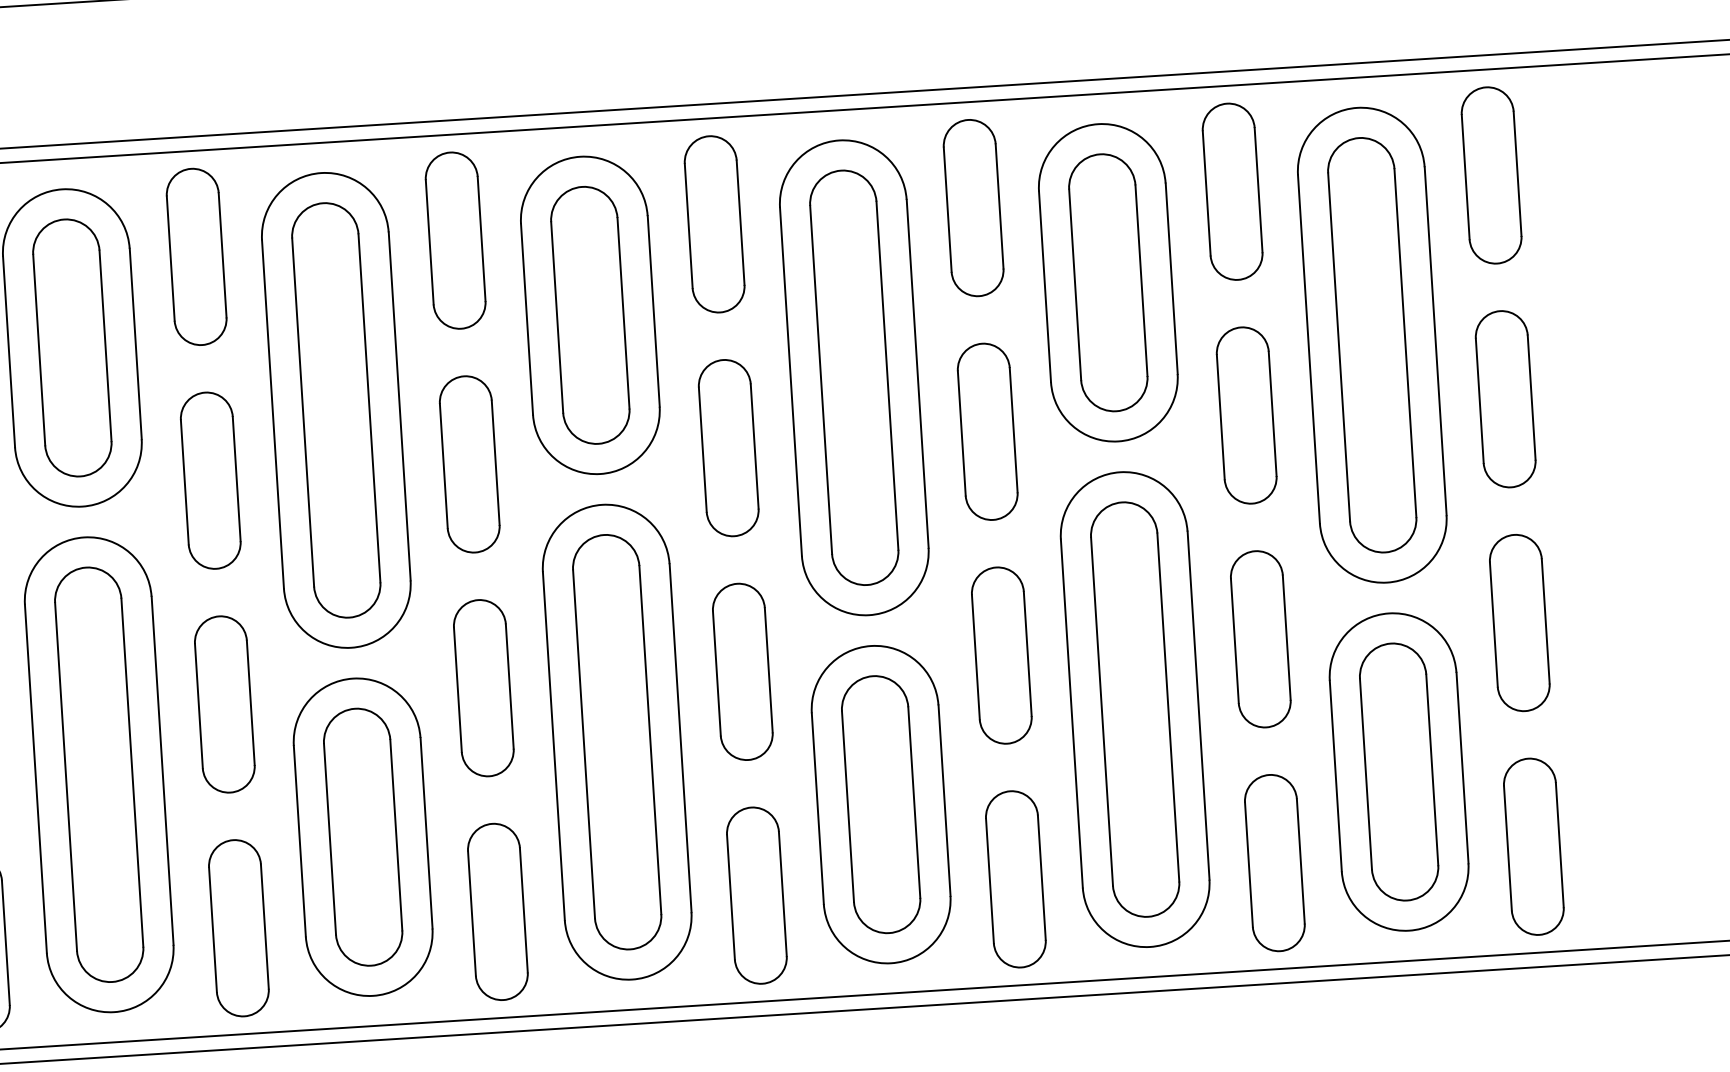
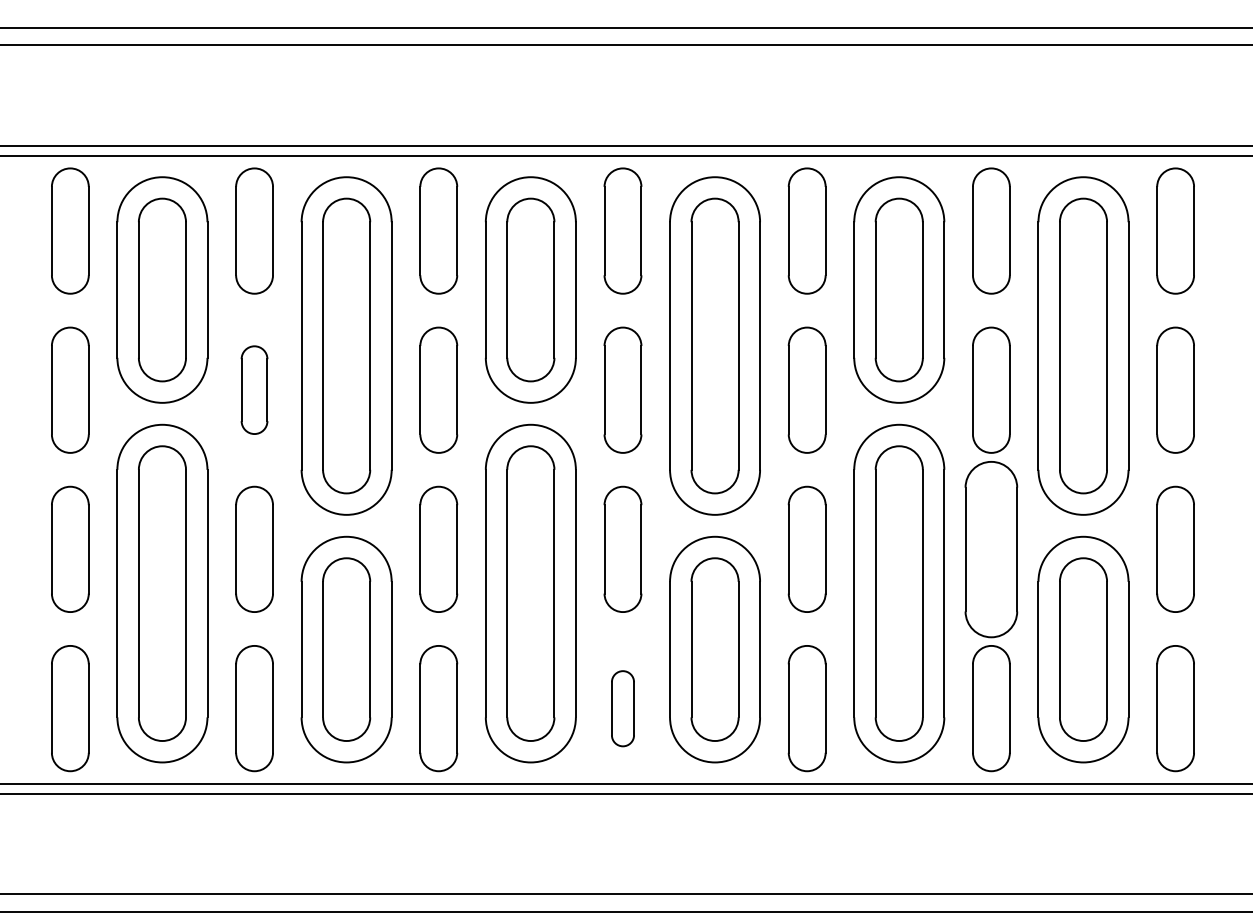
part: (210, 479) -> (254, 389), size x0.7
part: (1260, 638) -> (991, 548), size x1.4
part: (756, 895) -> (622, 708), size x0.6

